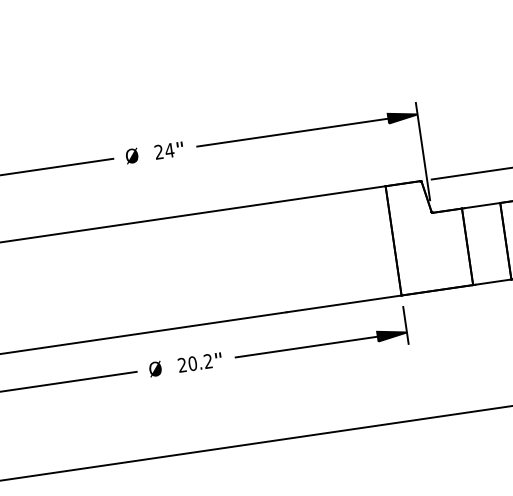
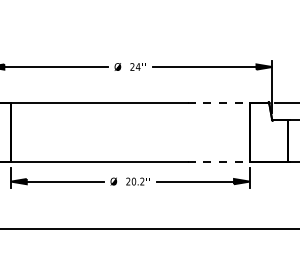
line: (329, 194) -> (219, 102), solid -> dashed
line: (345, 303) -> (219, 161), solid -> dashed

